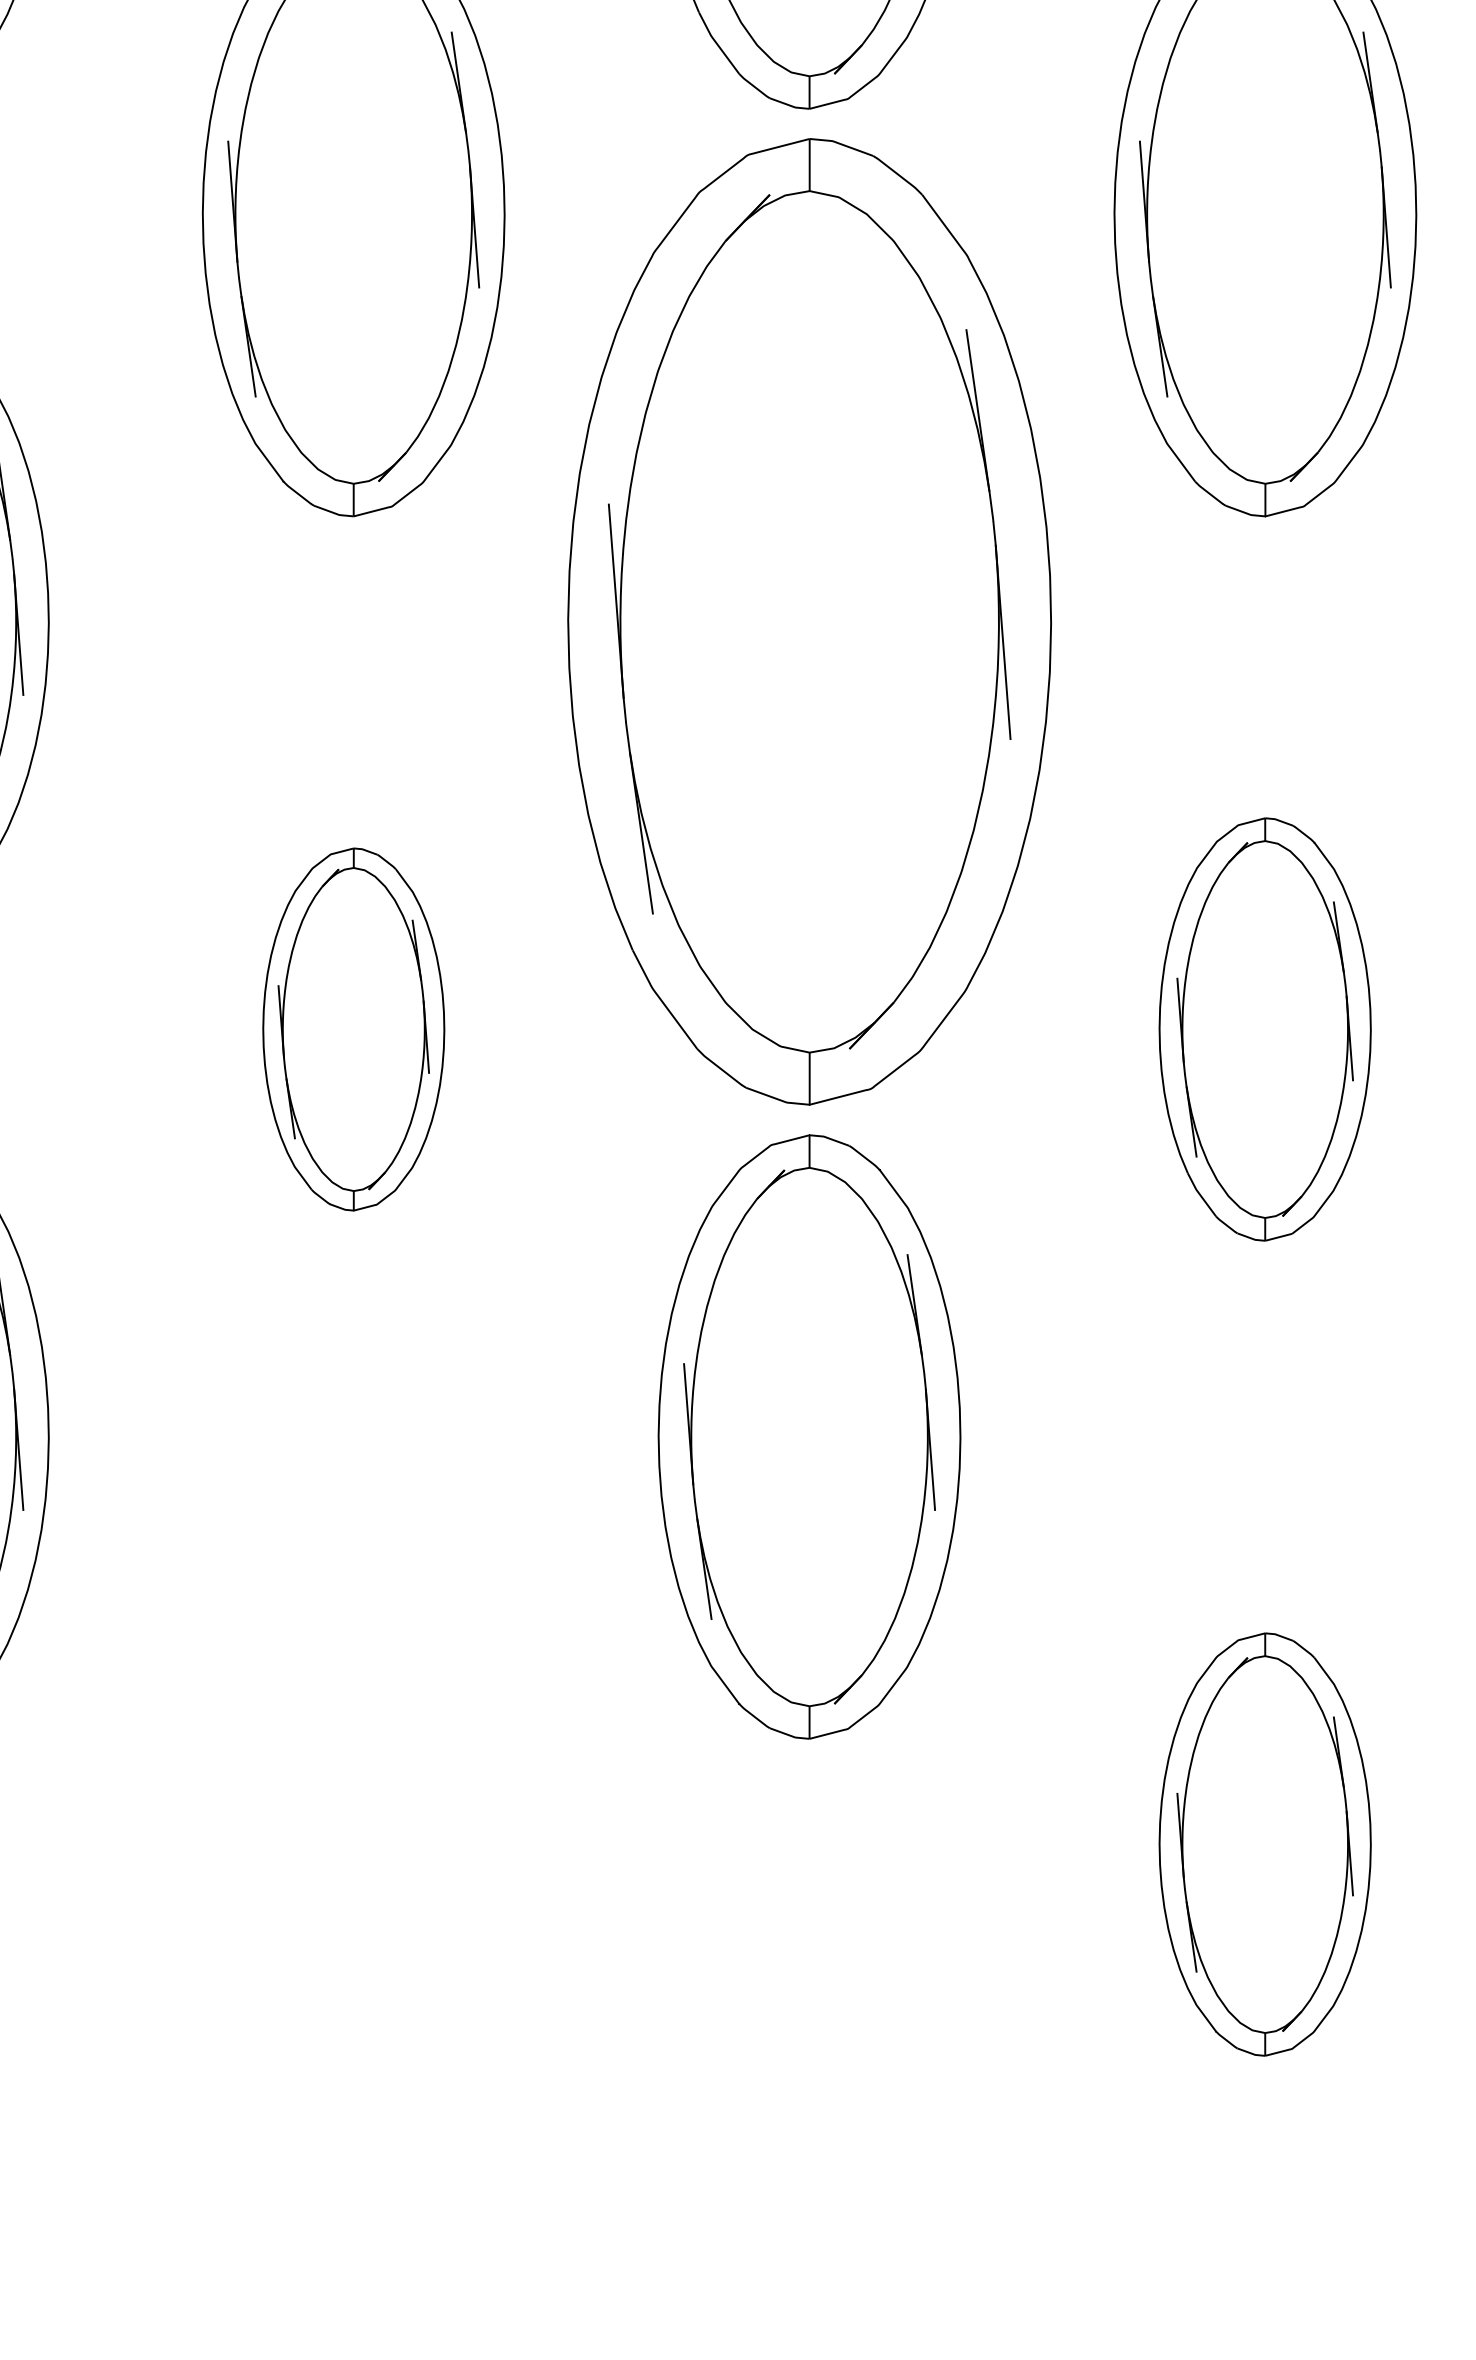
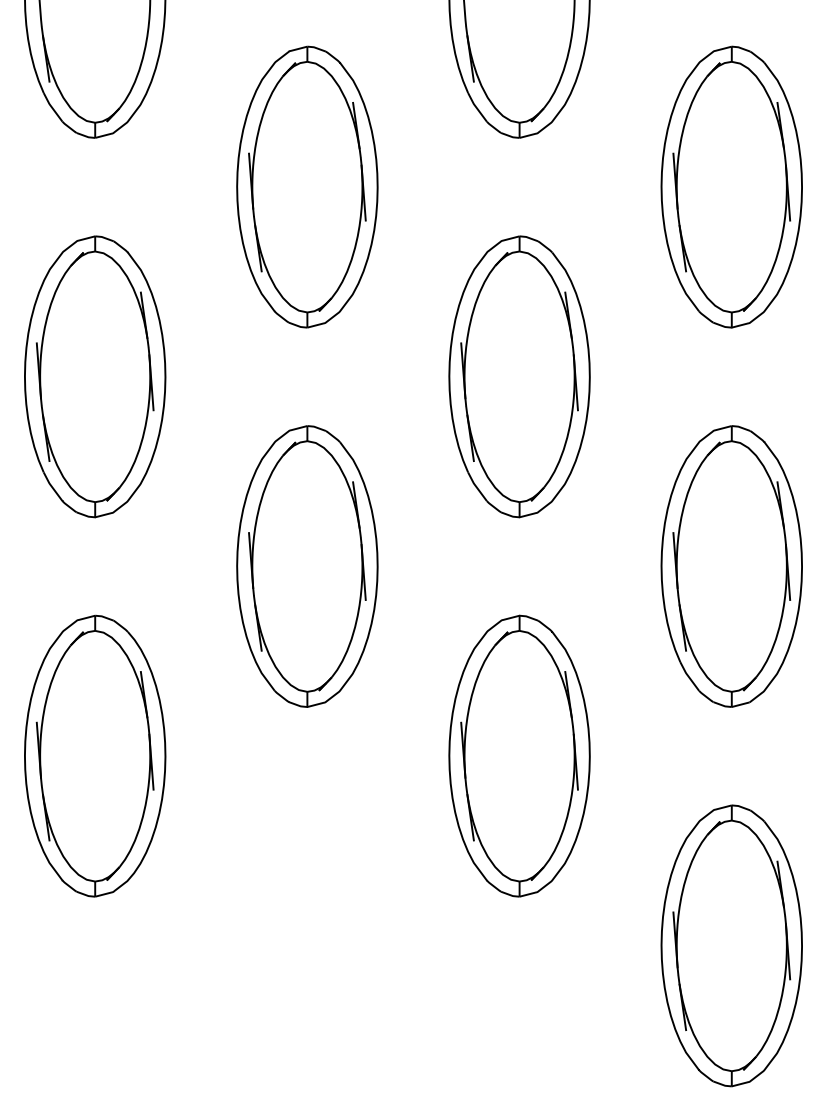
part: (809, 621) -> (519, 376), size x0.62
part: (353, 1029) -> (307, 566), size x1.67
part: (1264, 1029) -> (731, 566), size x1.43
part: (1264, 1843) -> (731, 945), size x1.43

